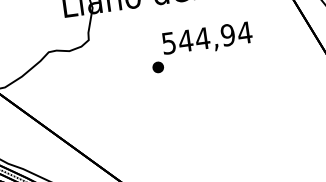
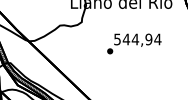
text: (201, 46) -> (134, 43), moved

